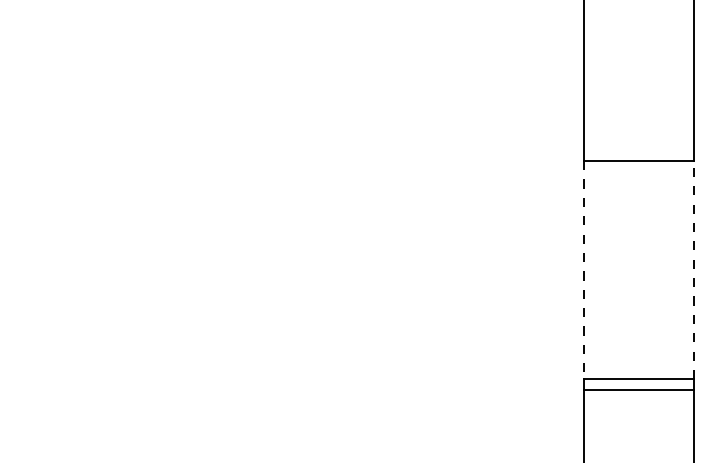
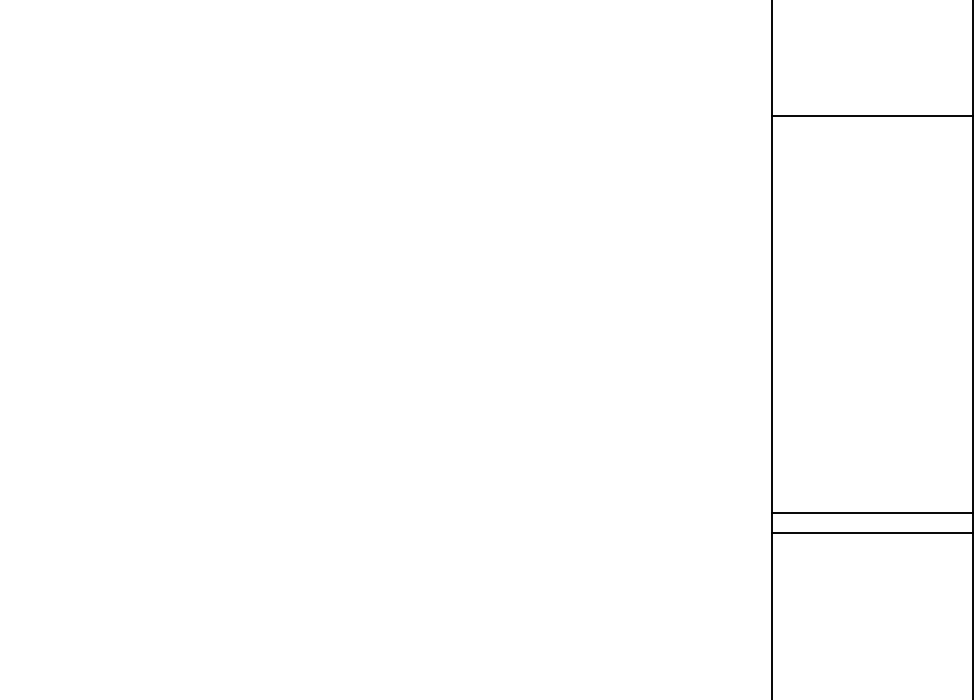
line: (693, 269) -> (972, 313), dashed -> solid
line: (583, 270) -> (771, 315), dashed -> solid

